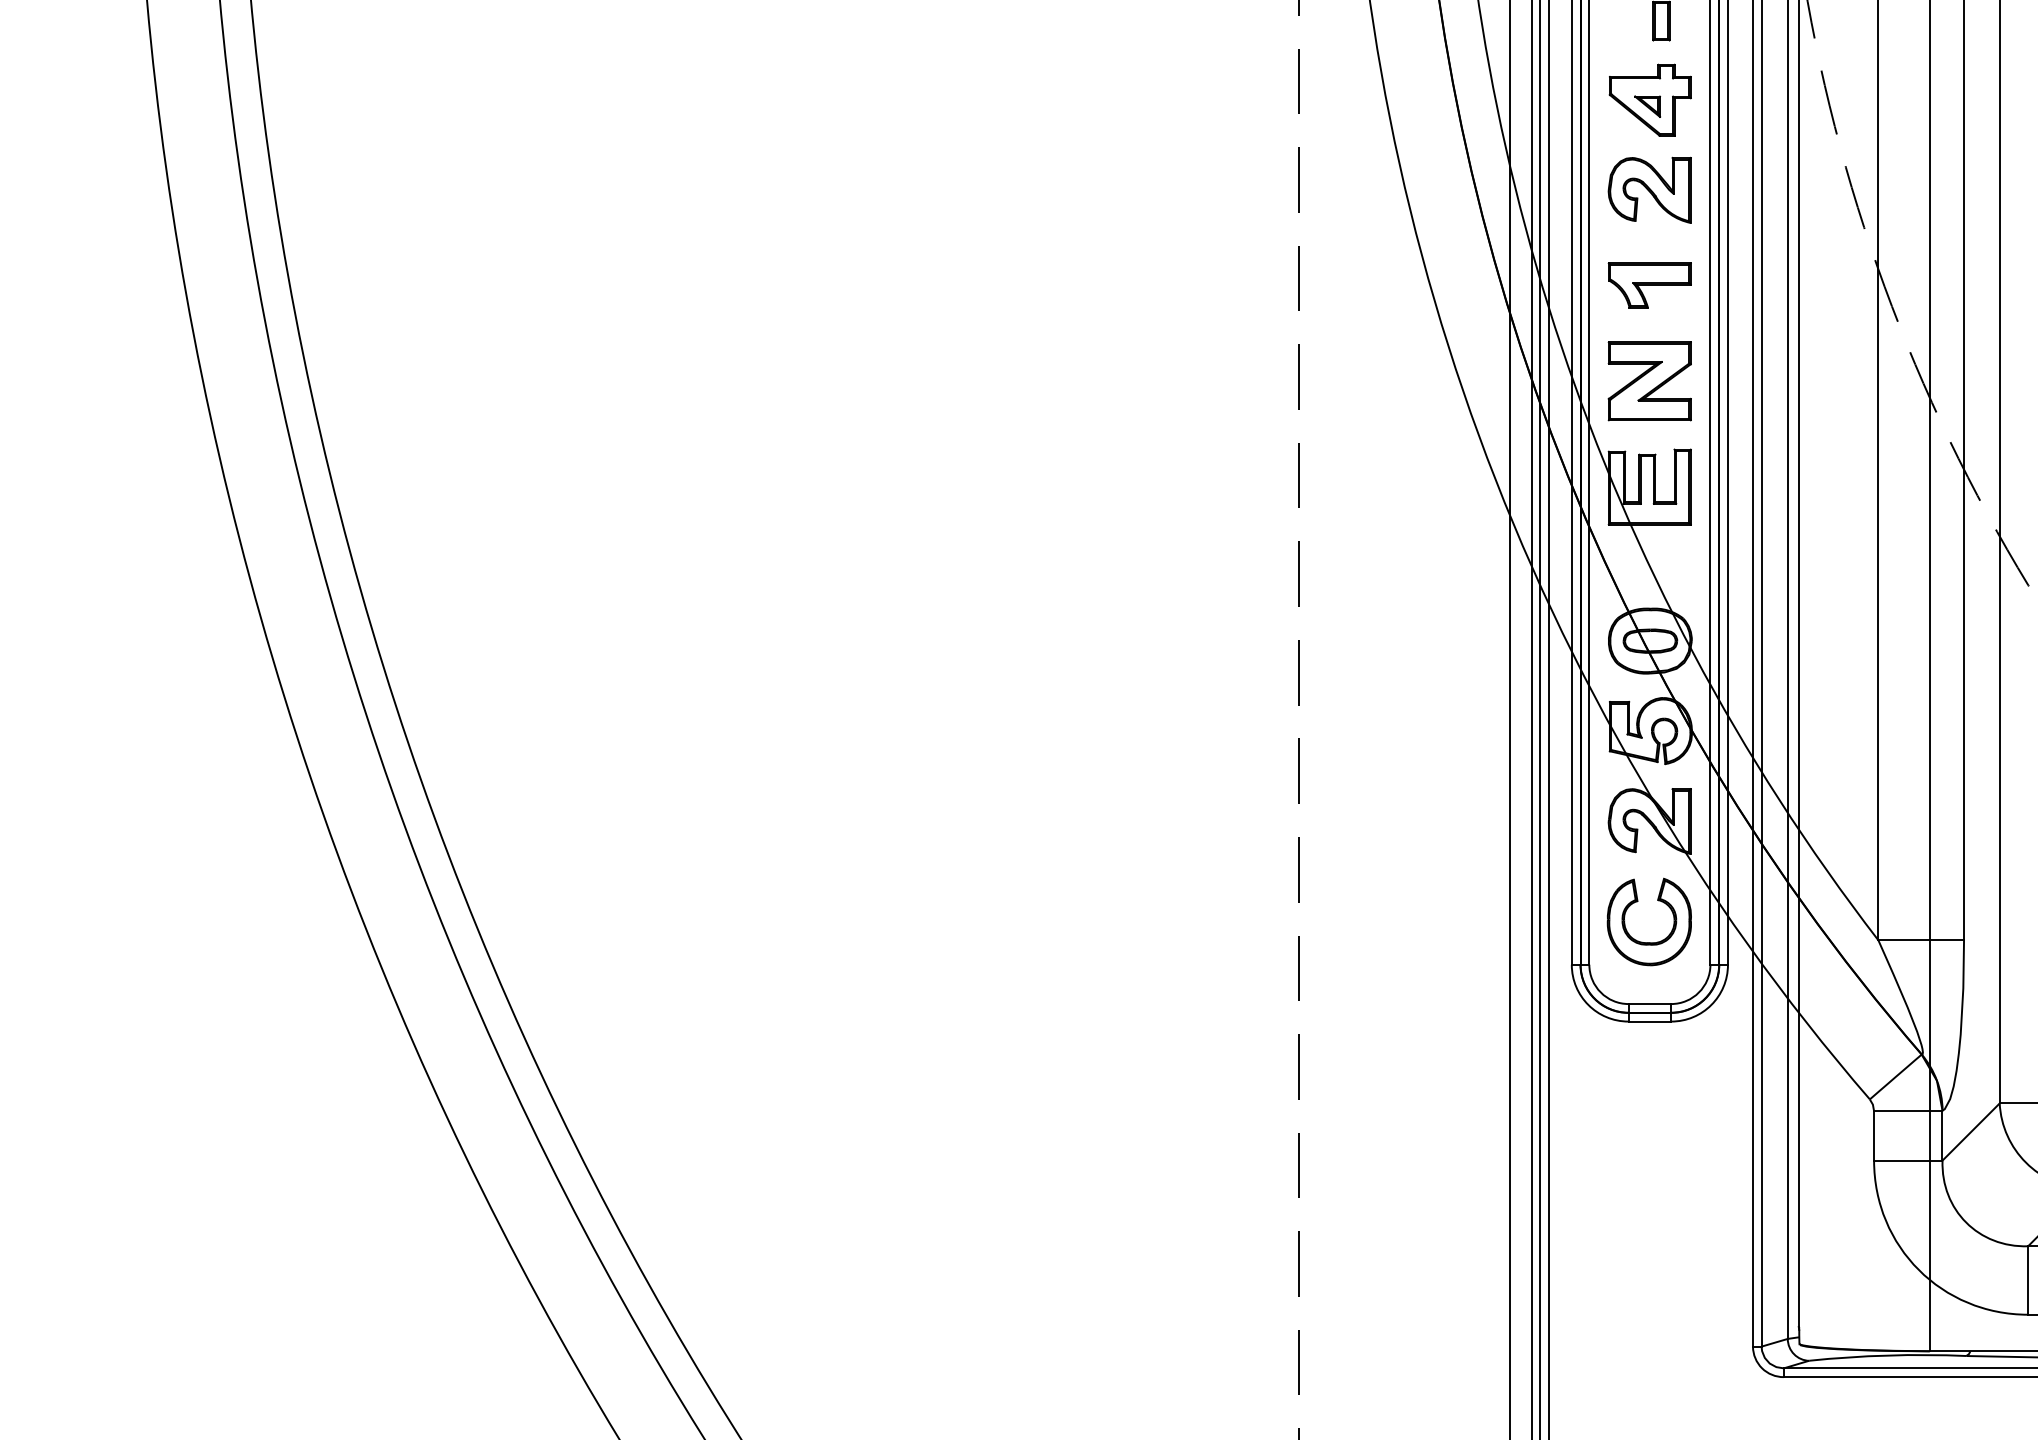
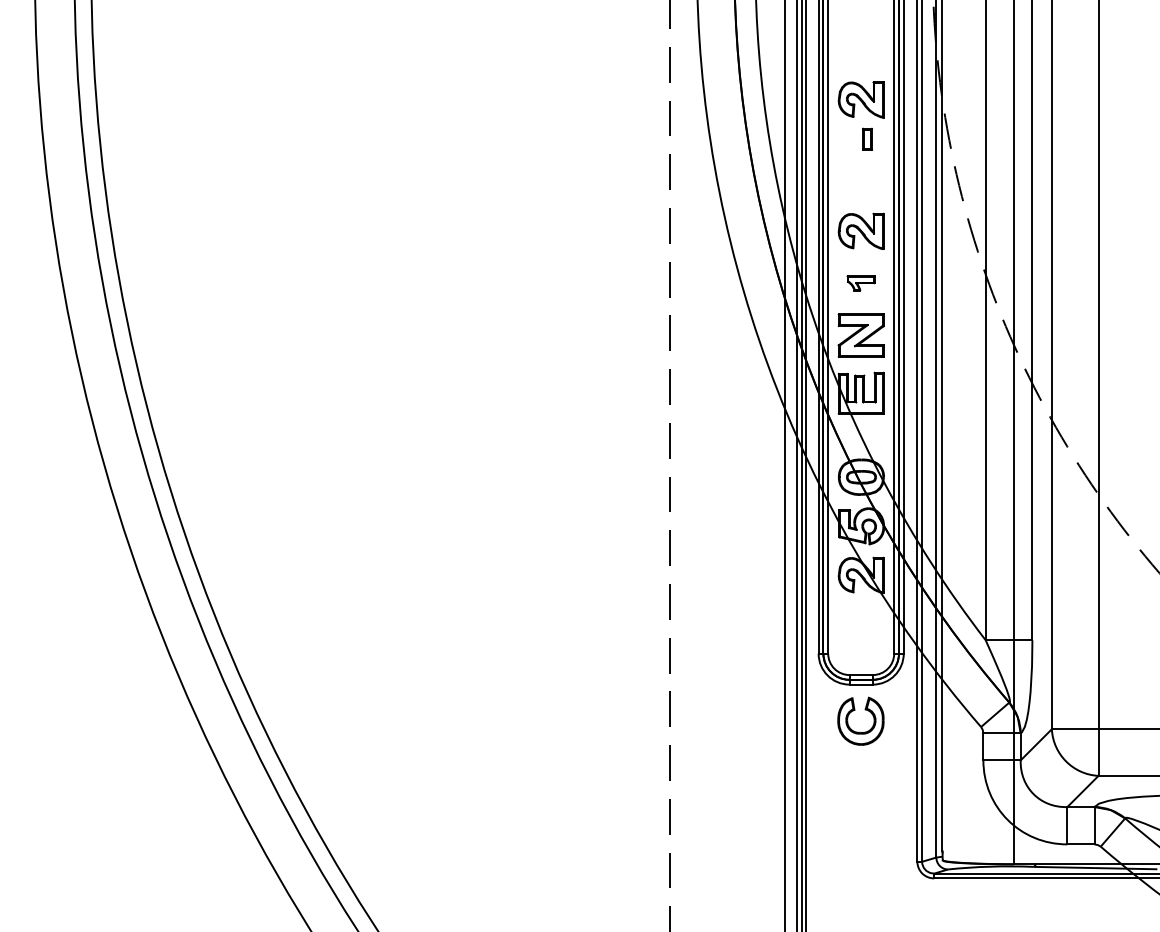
part: (1650, 100) -> (861, 182), removed
part: (1648, 285) -> (860, 283), size x0.6
part: (1648, 940) -> (860, 731), moved

